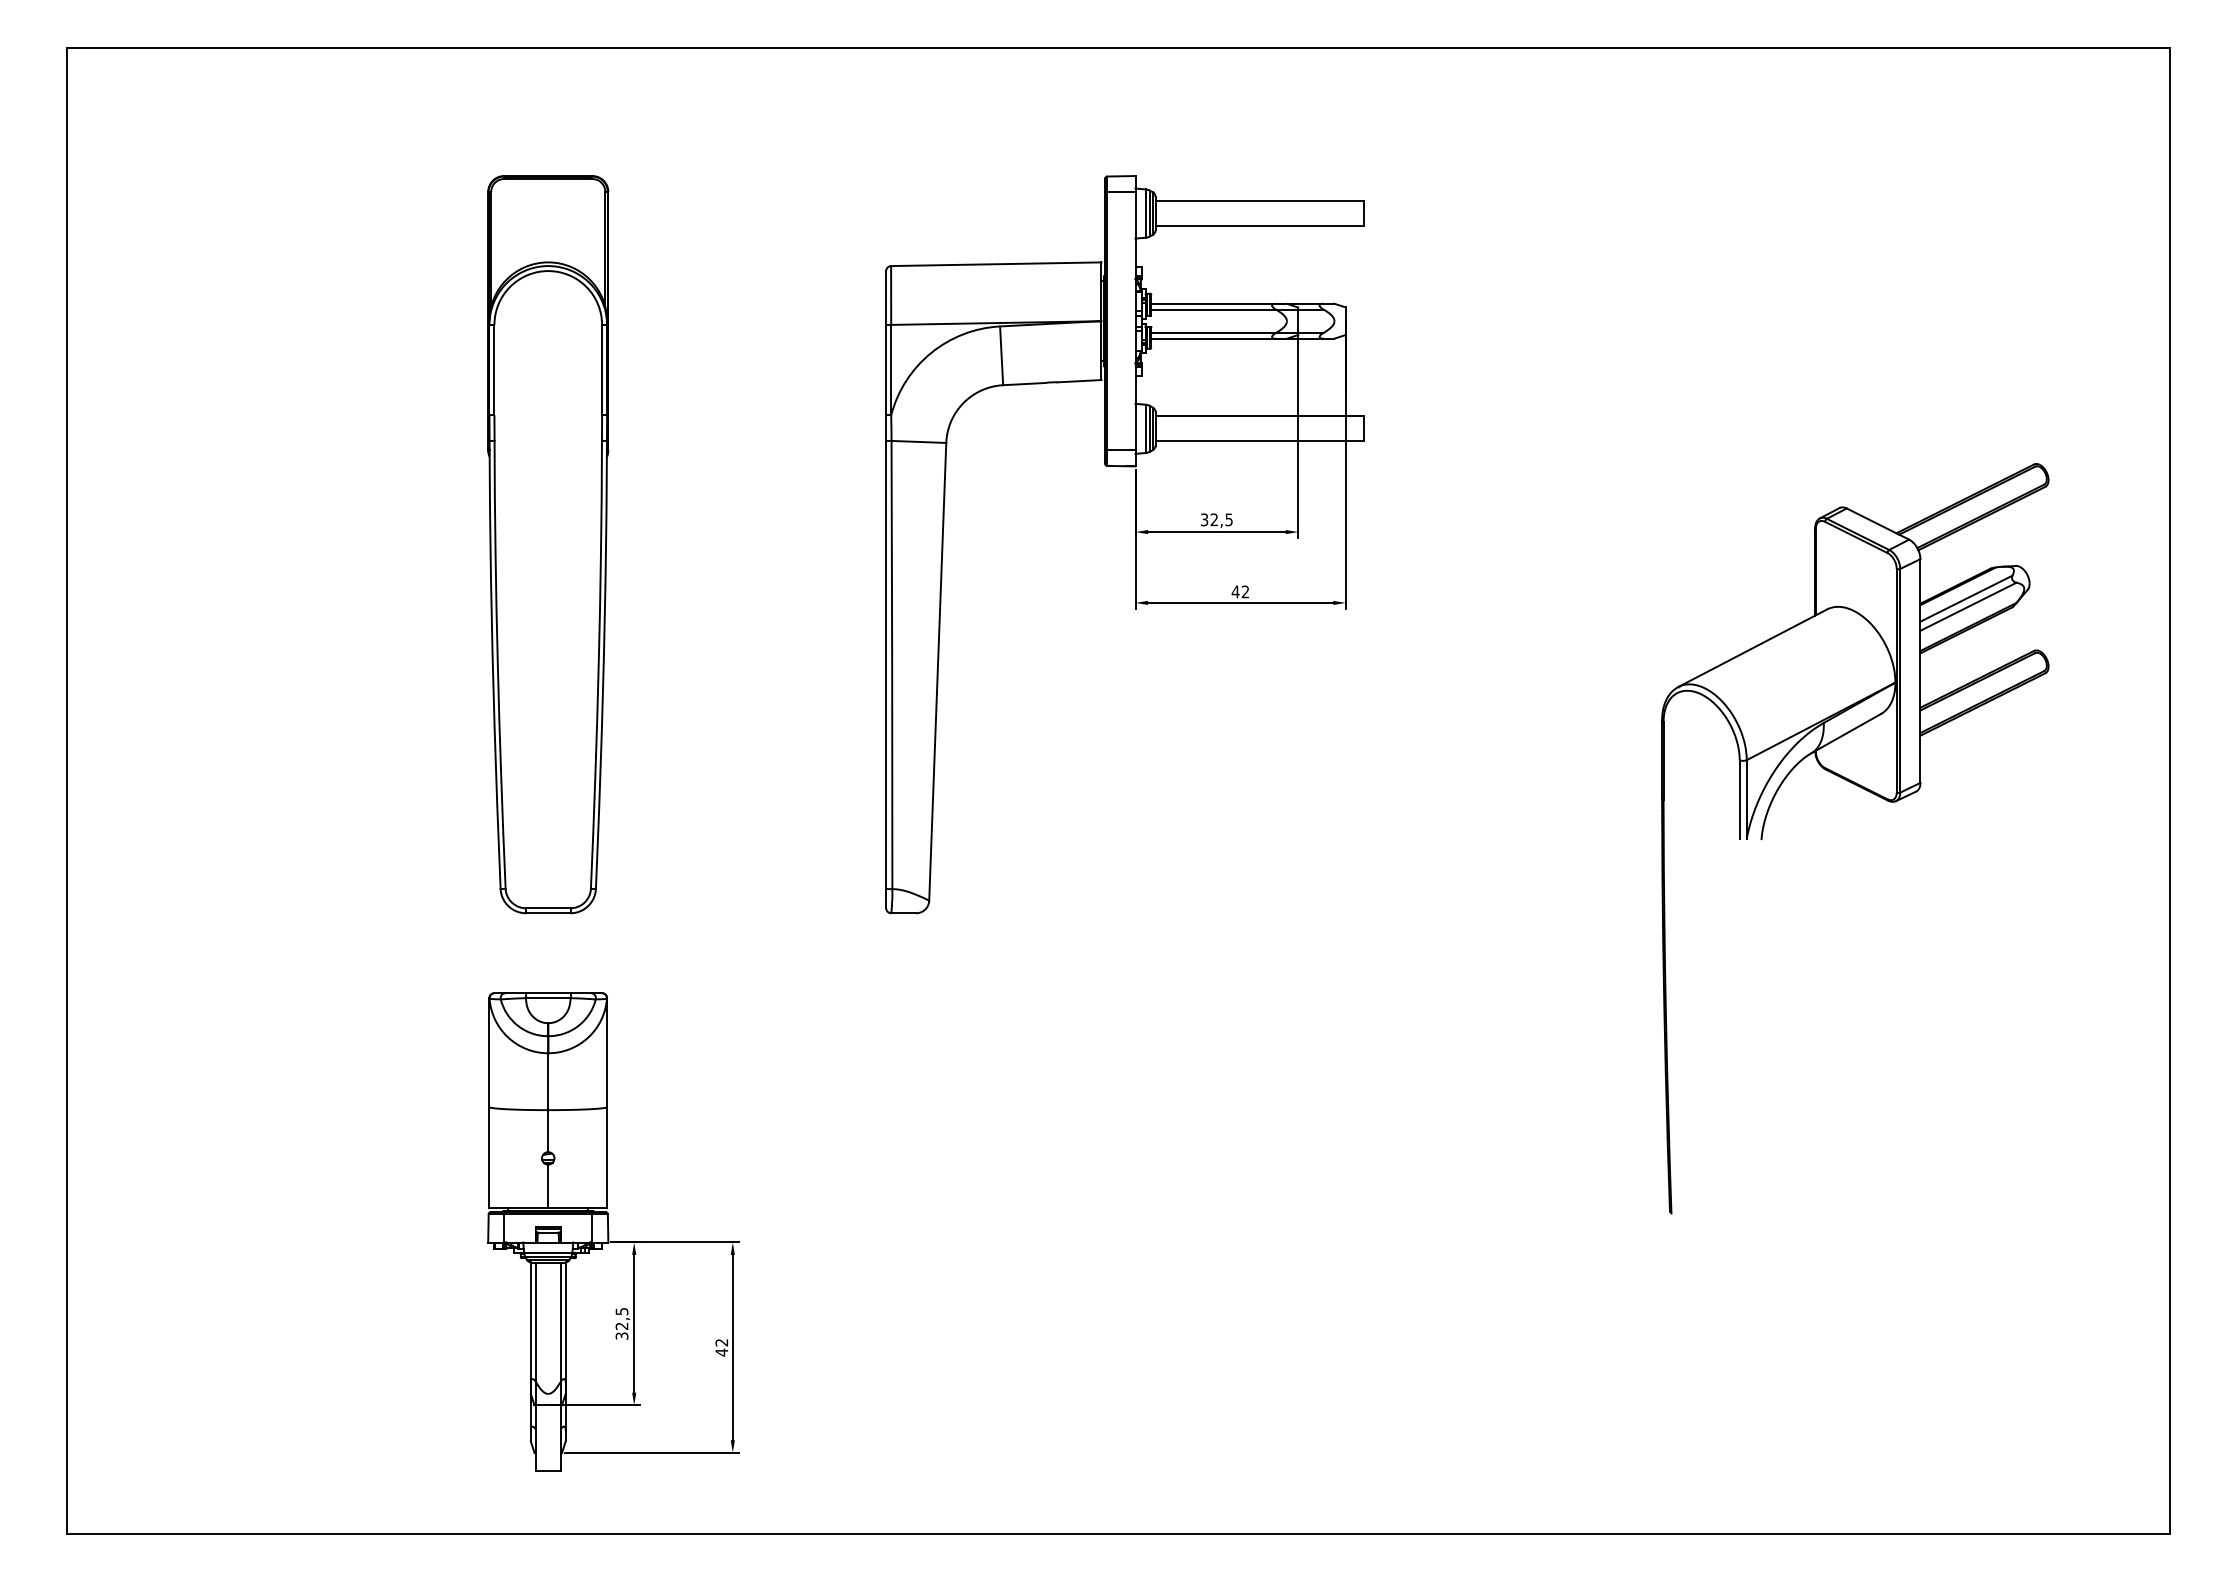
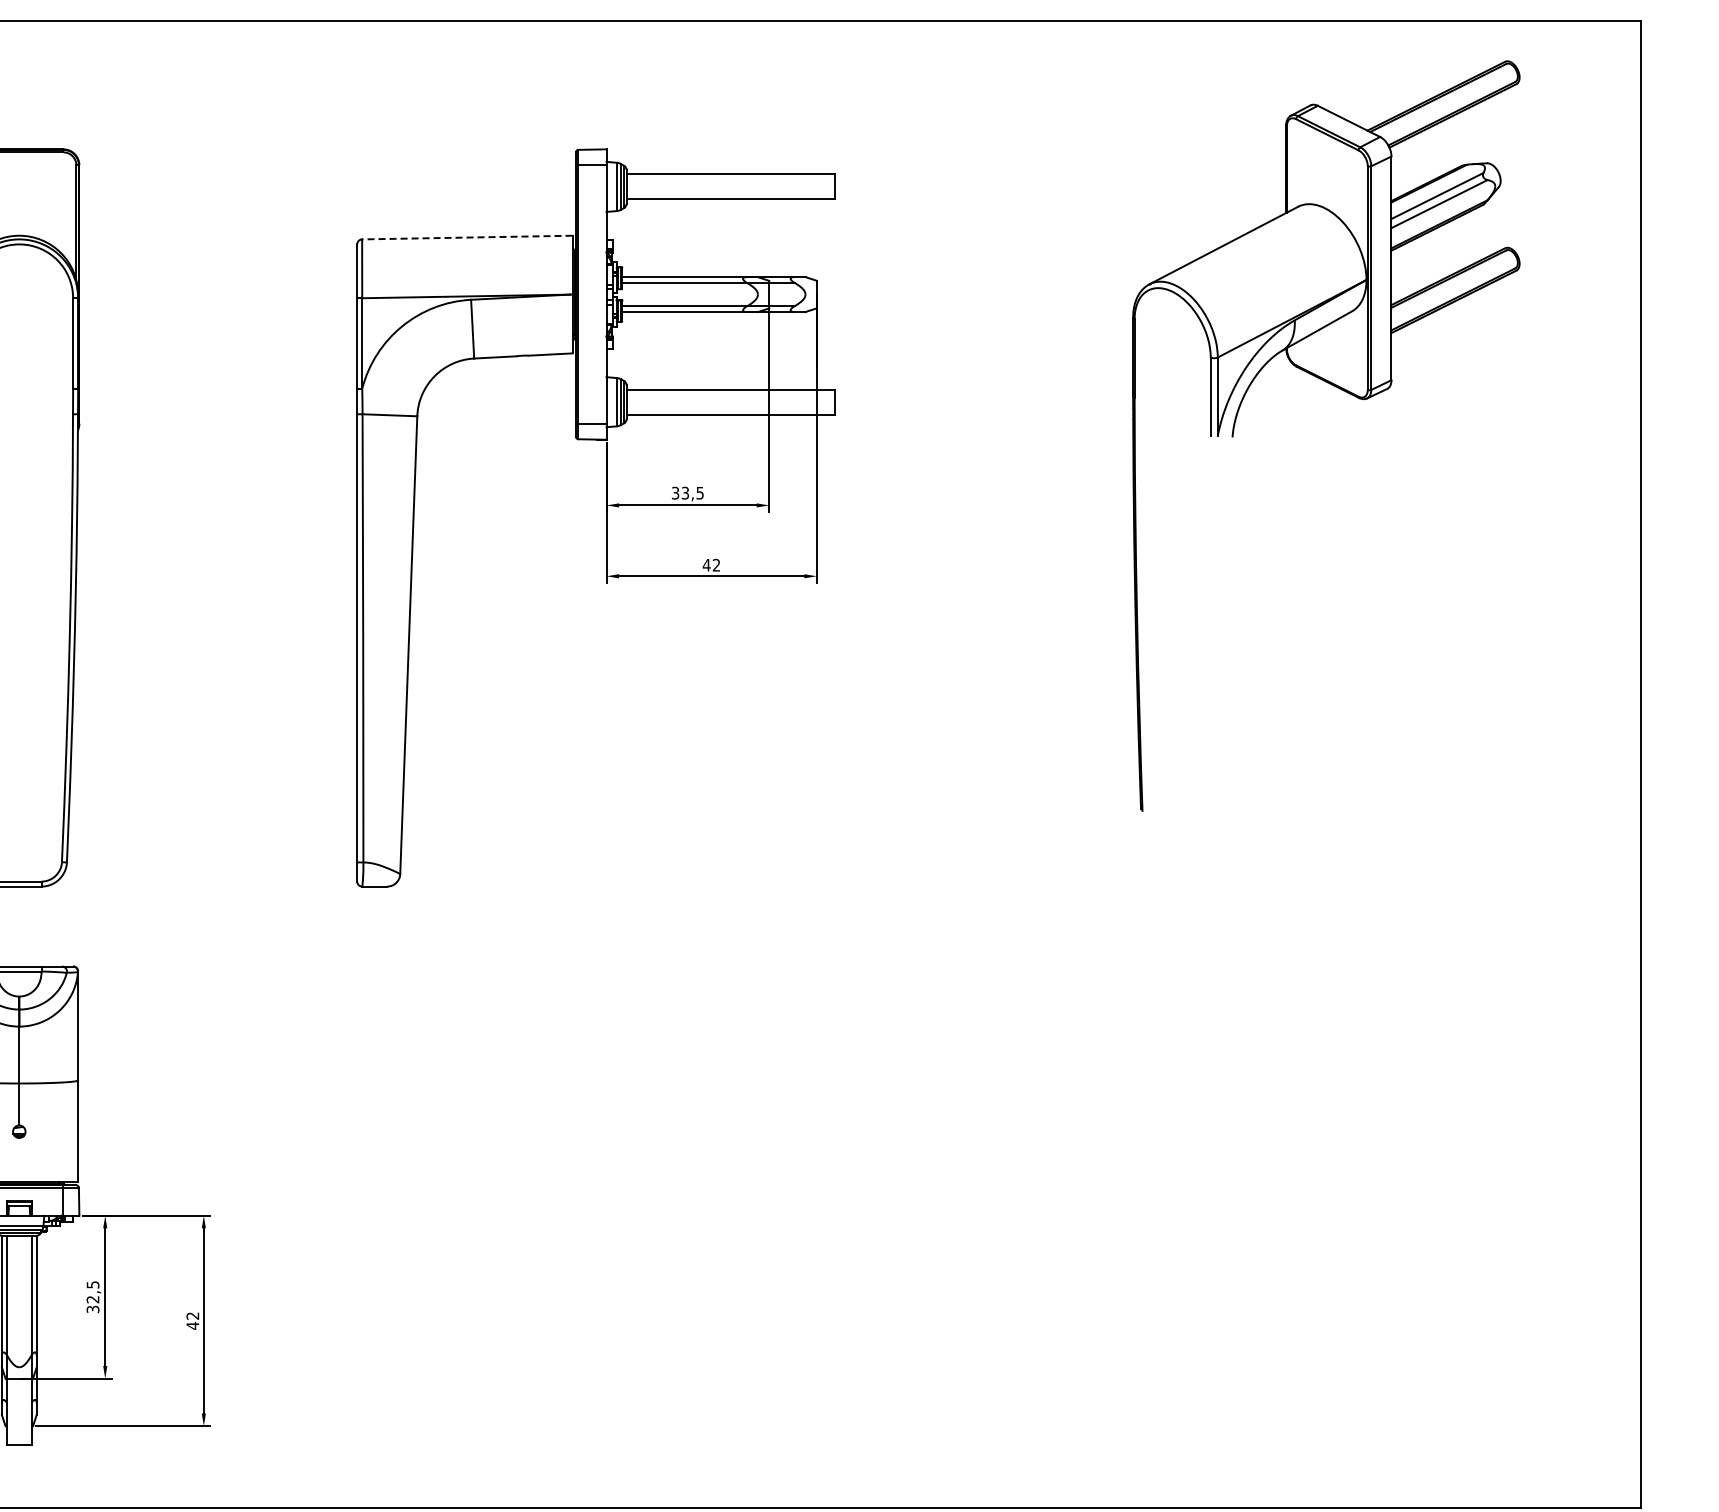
line: (995, 264) -> (466, 237), solid -> dashed
text: (1213, 519) -> (684, 492), 32,5 -> 33,5
part: (1877, 796) -> (1348, 393), moved
line: (548, 1186) -> (19, 1159), removed

